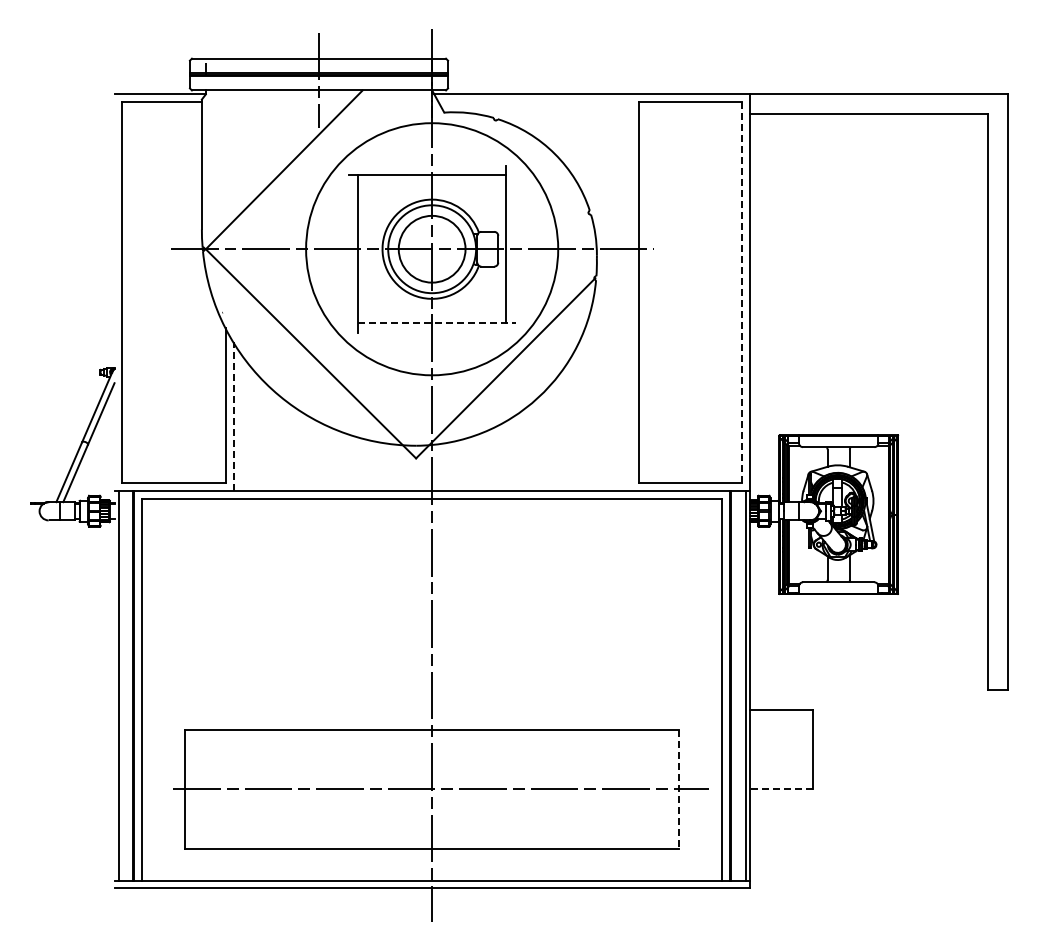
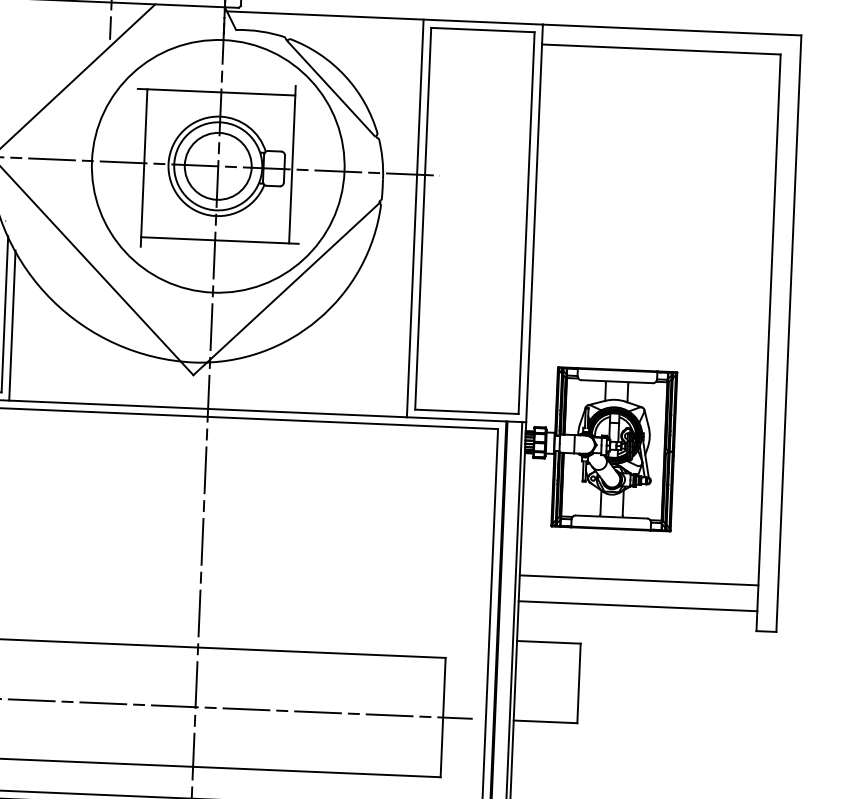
line: (541, 166) -> (331, 88), added
line: (630, 292) -> (415, 218), added
line: (741, 292) -> (526, 222), dashed -> solid
line: (436, 323) -> (219, 240), dashed -> solid
line: (233, 416) -> (12, 325), dashed -> solid
line: (868, 644) -> (638, 580), added
line: (868, 670) -> (637, 606), added
line: (679, 789) -> (443, 717), dashed -> solid
line: (781, 789) -> (545, 722), dashed -> solid

